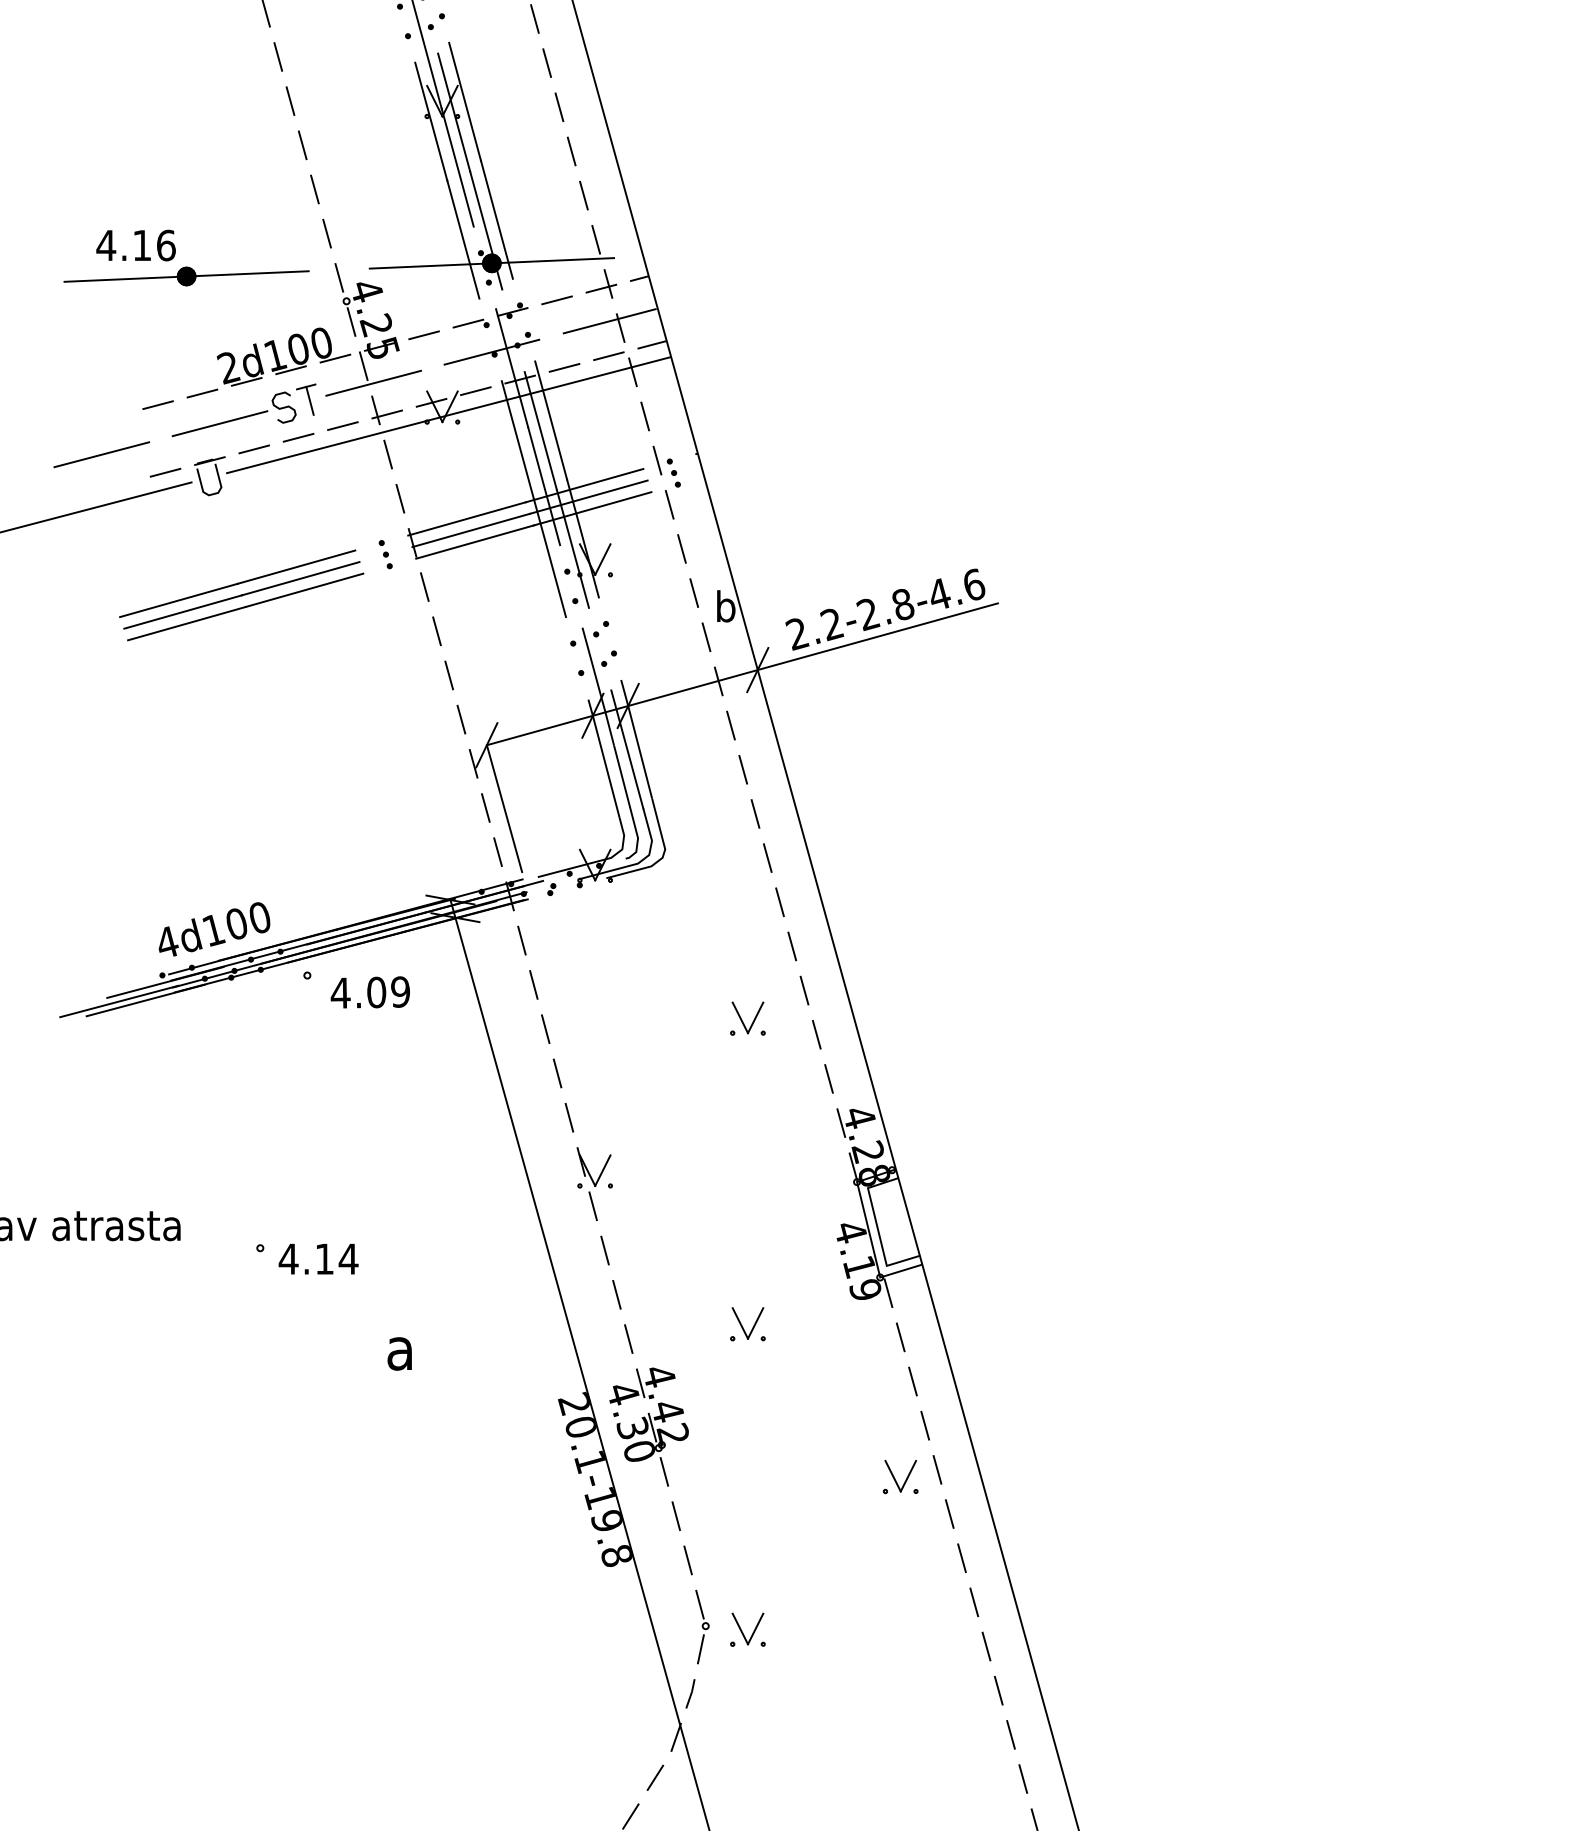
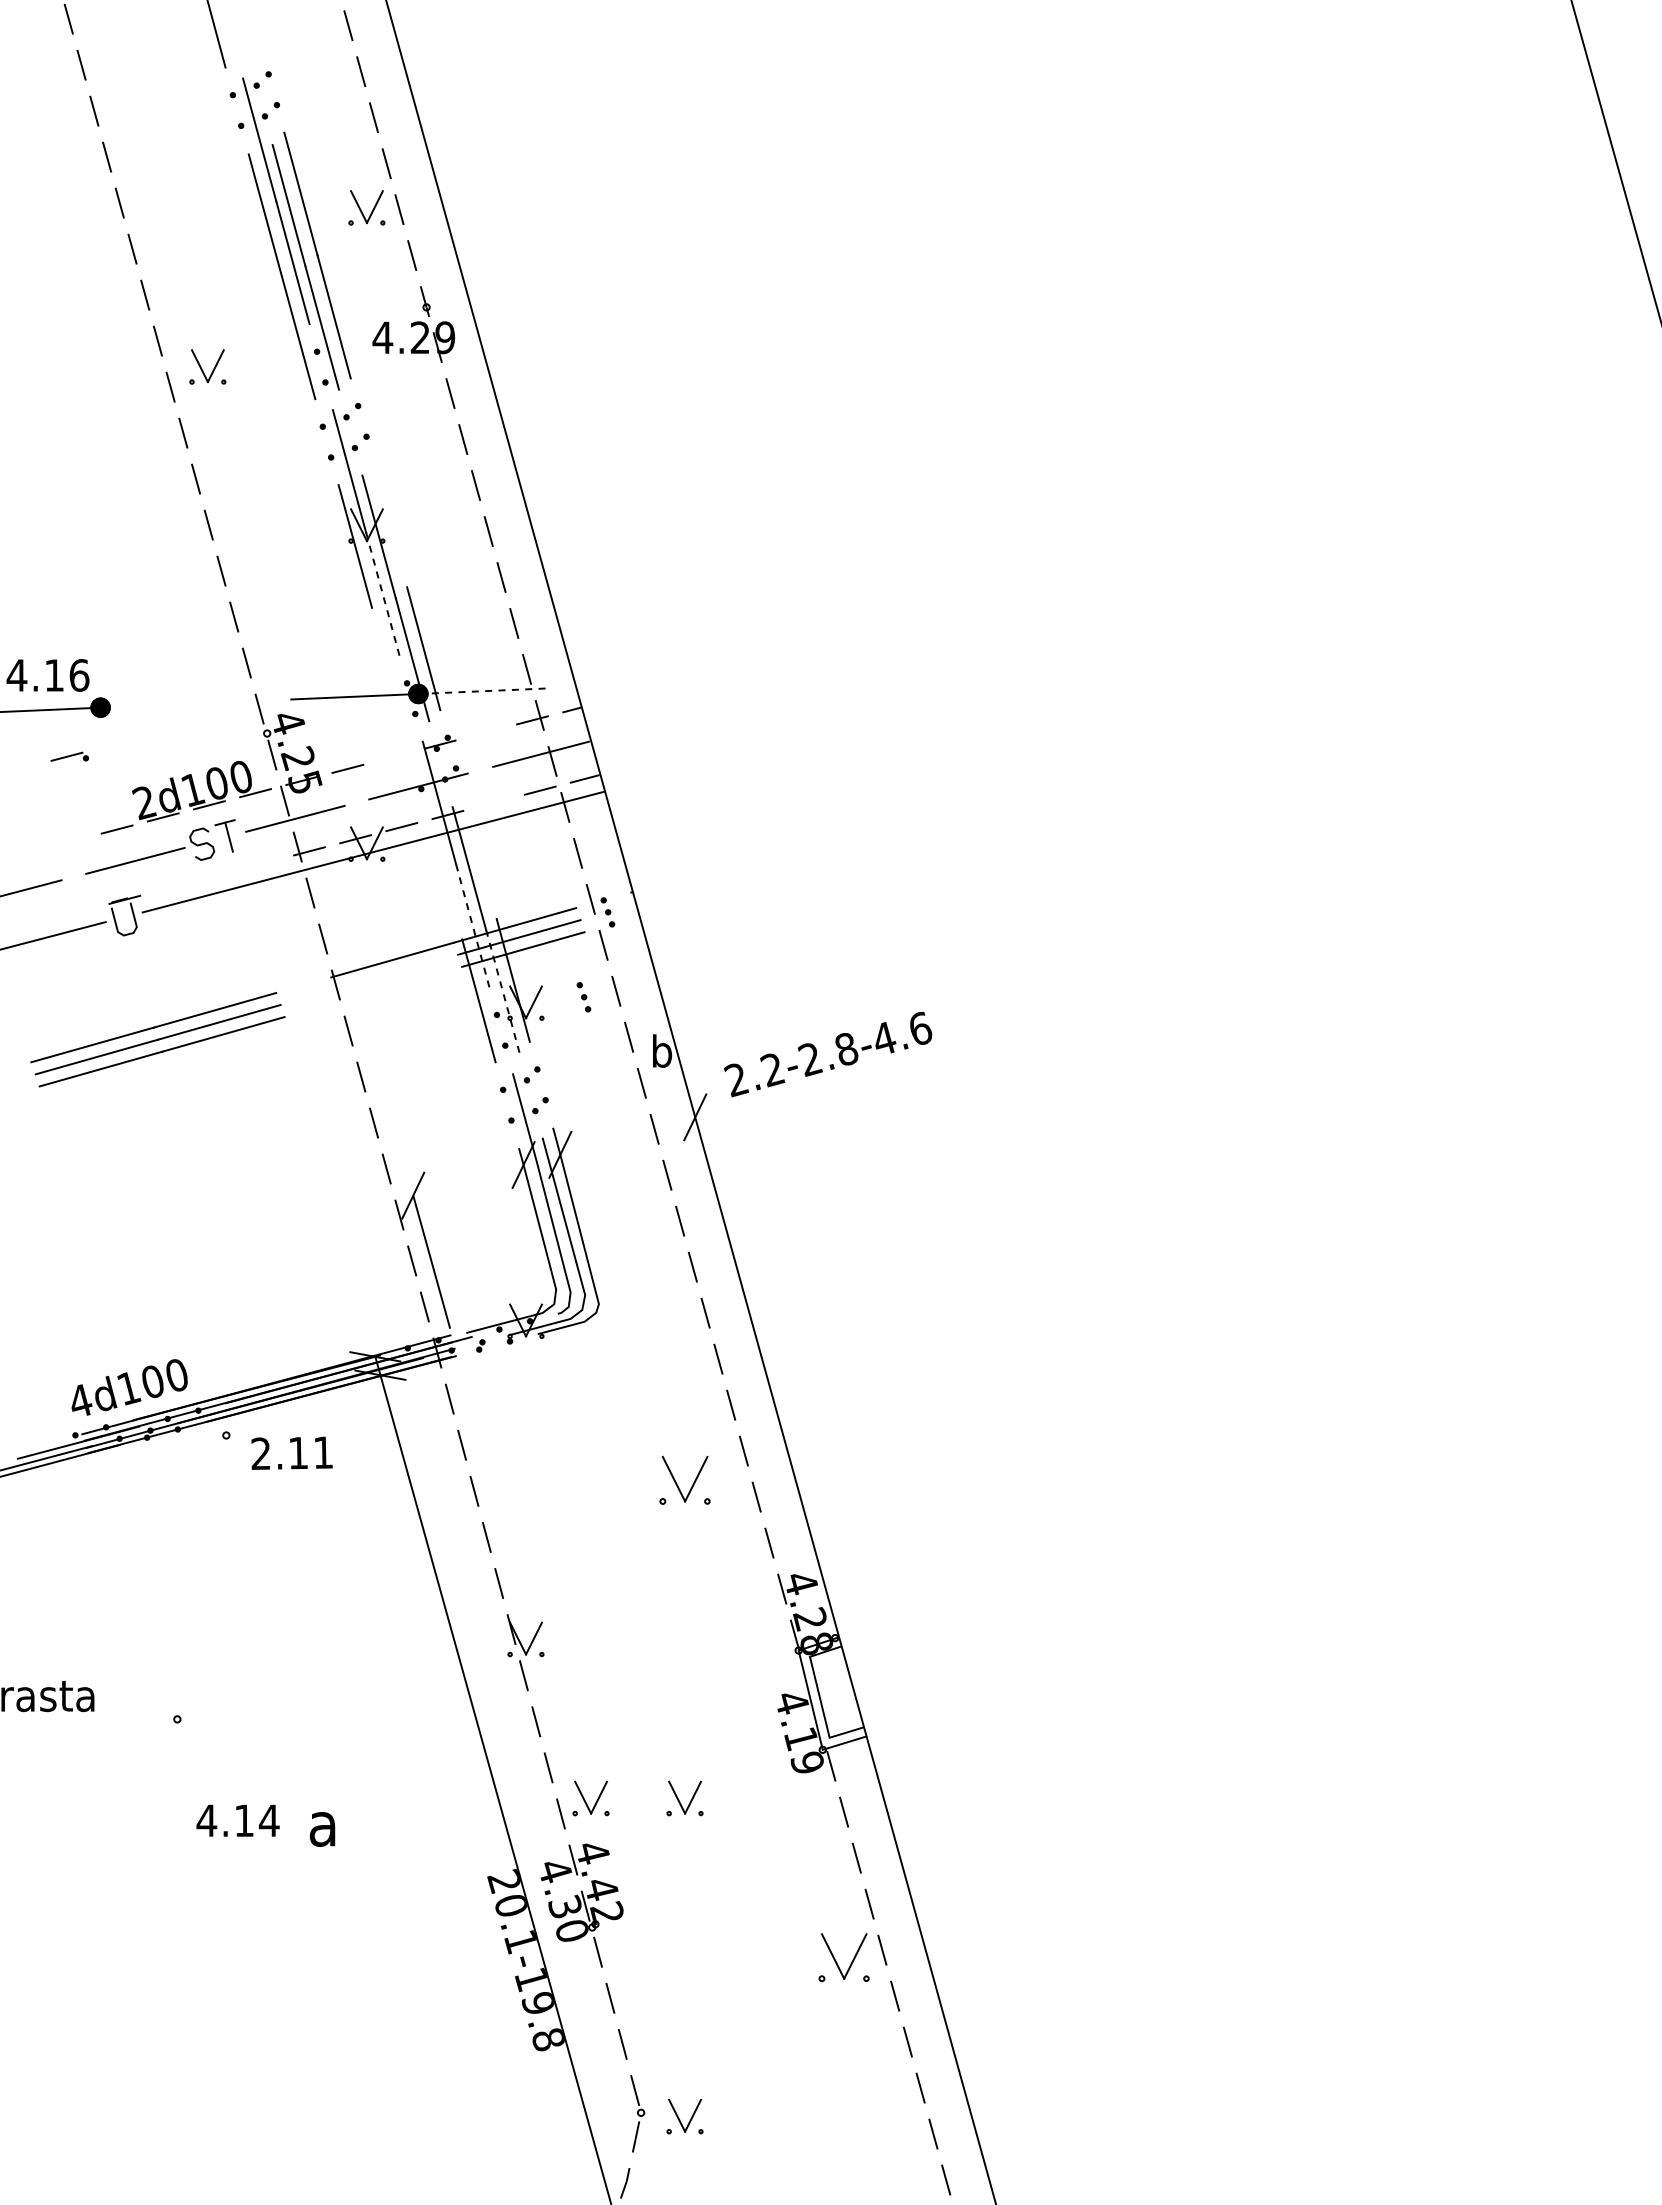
line: (465, 101) -> (390, 525), removed
line: (457, 167) -> (382, 594), solid -> dashed
line: (463, 238) -> (388, 668), removed
line: (553, 260) -> (482, 691), solid -> dashed
line: (247, 273) -> (163, 704), removed
line: (556, 300) -> (485, 732), removed
part: (470, 323) -> (69, 756), moved
line: (563, 367) -> (493, 802), removed
line: (157, 405) -> (70, 841), removed
line: (550, 420) -> (479, 857), removed
line: (342, 426) -> (262, 863), removed
line: (297, 437) -> (216, 875), removed
line: (517, 439) -> (445, 877), removed
line: (253, 449) -> (170, 887), removed
line: (165, 472) -> (78, 911), removed
line: (543, 485) -> (472, 925), solid -> dashed
line: (470, 529) -> (396, 971), removed
line: (474, 541) -> (400, 983), removed
line: (572, 549) -> (502, 991), solid -> dashed
part: (385, 554) -> (583, 997), moved
line: (742, 673) -> (679, 1121), removed
text: (369, 991) -> (291, 1452), 4.09 -> 2.11
part: (747, 1018) -> (684, 1480), size x1.4
text: (318, 1258) -> (237, 1820), moved
part: (657, 1324) -> (590, 1798), added
part: (900, 1476) -> (843, 1957), size x1.4

